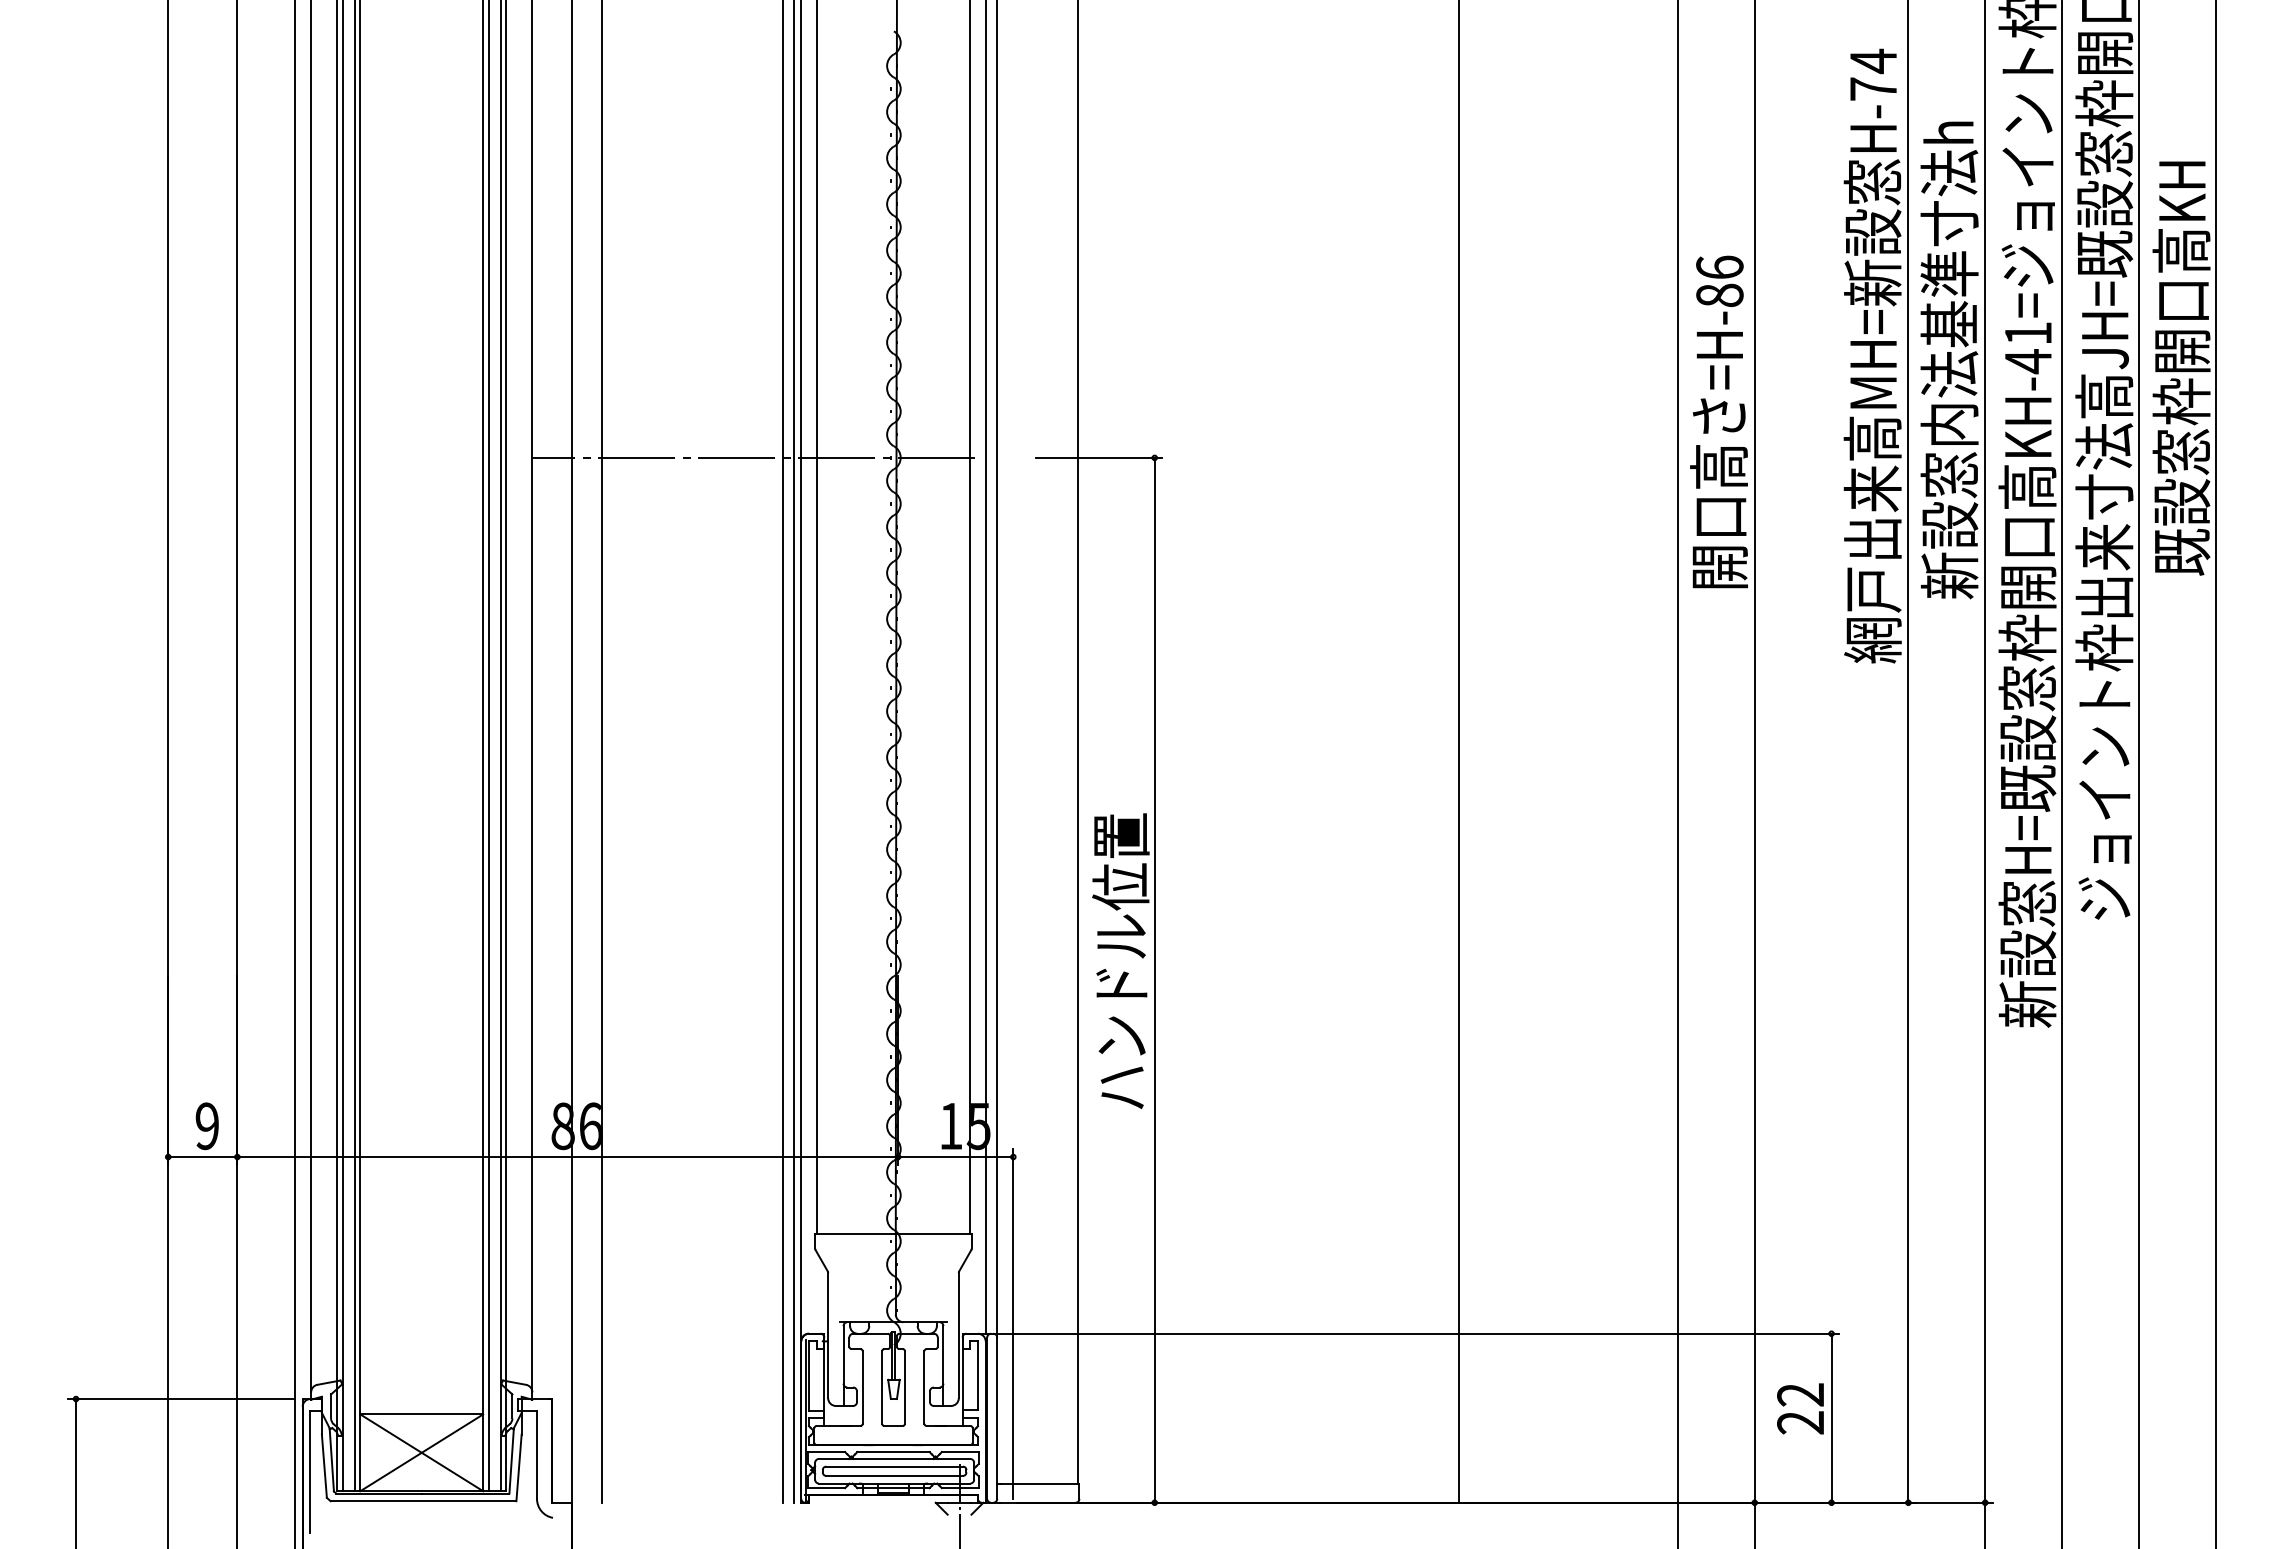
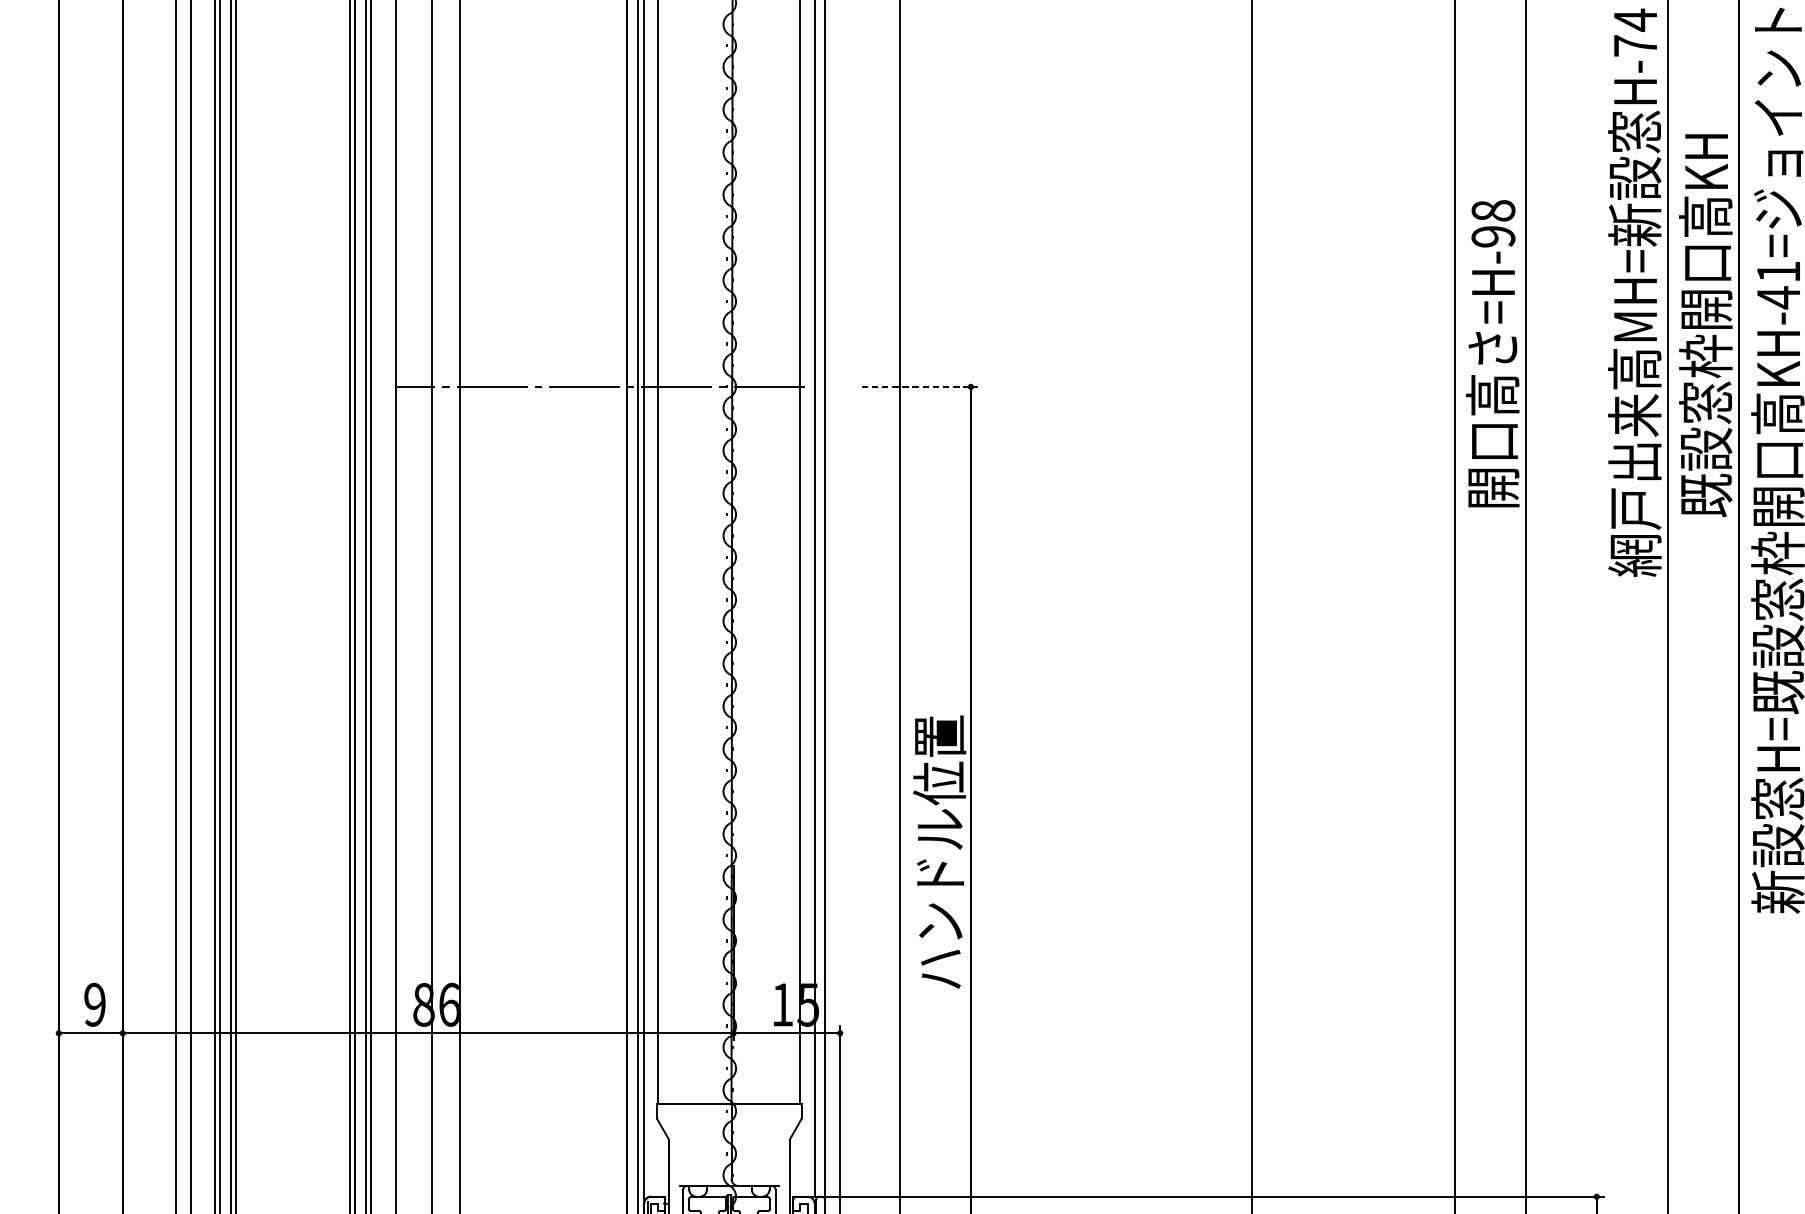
text: (1719, 281) -> (1493, 223), =H-86 -> =H-98
text: (1949, 360) -> (1705, 296), 新設窓内法基準寸法h -> 既設窓枠開口高KH
line: (1099, 457) -> (919, 386), solid -> dashed

